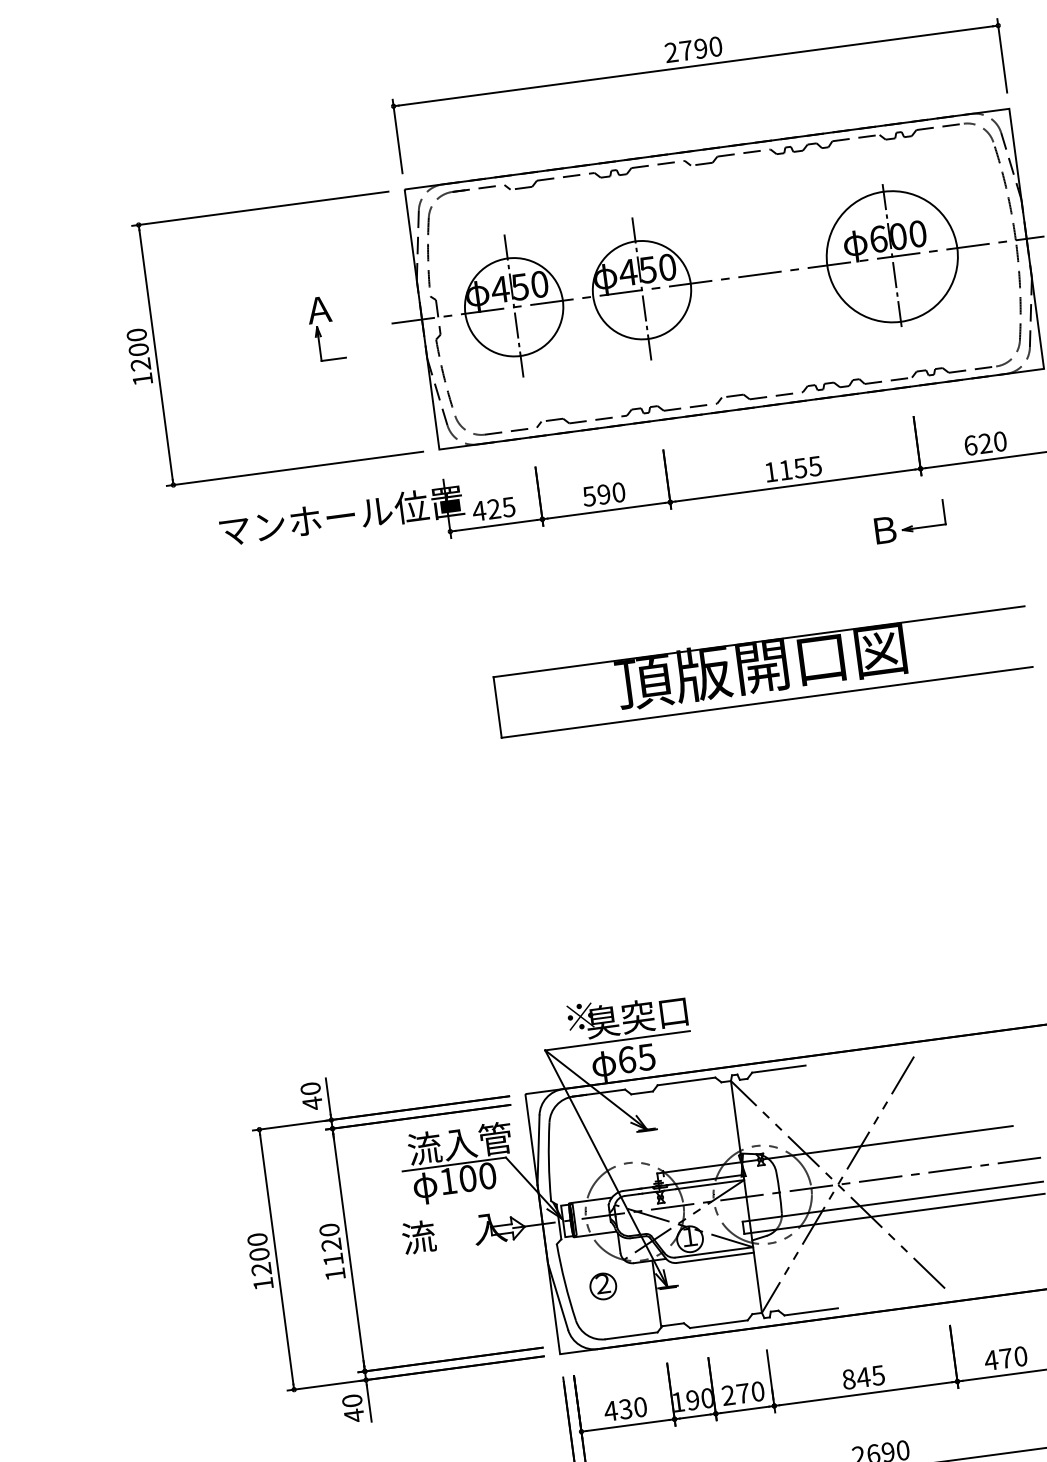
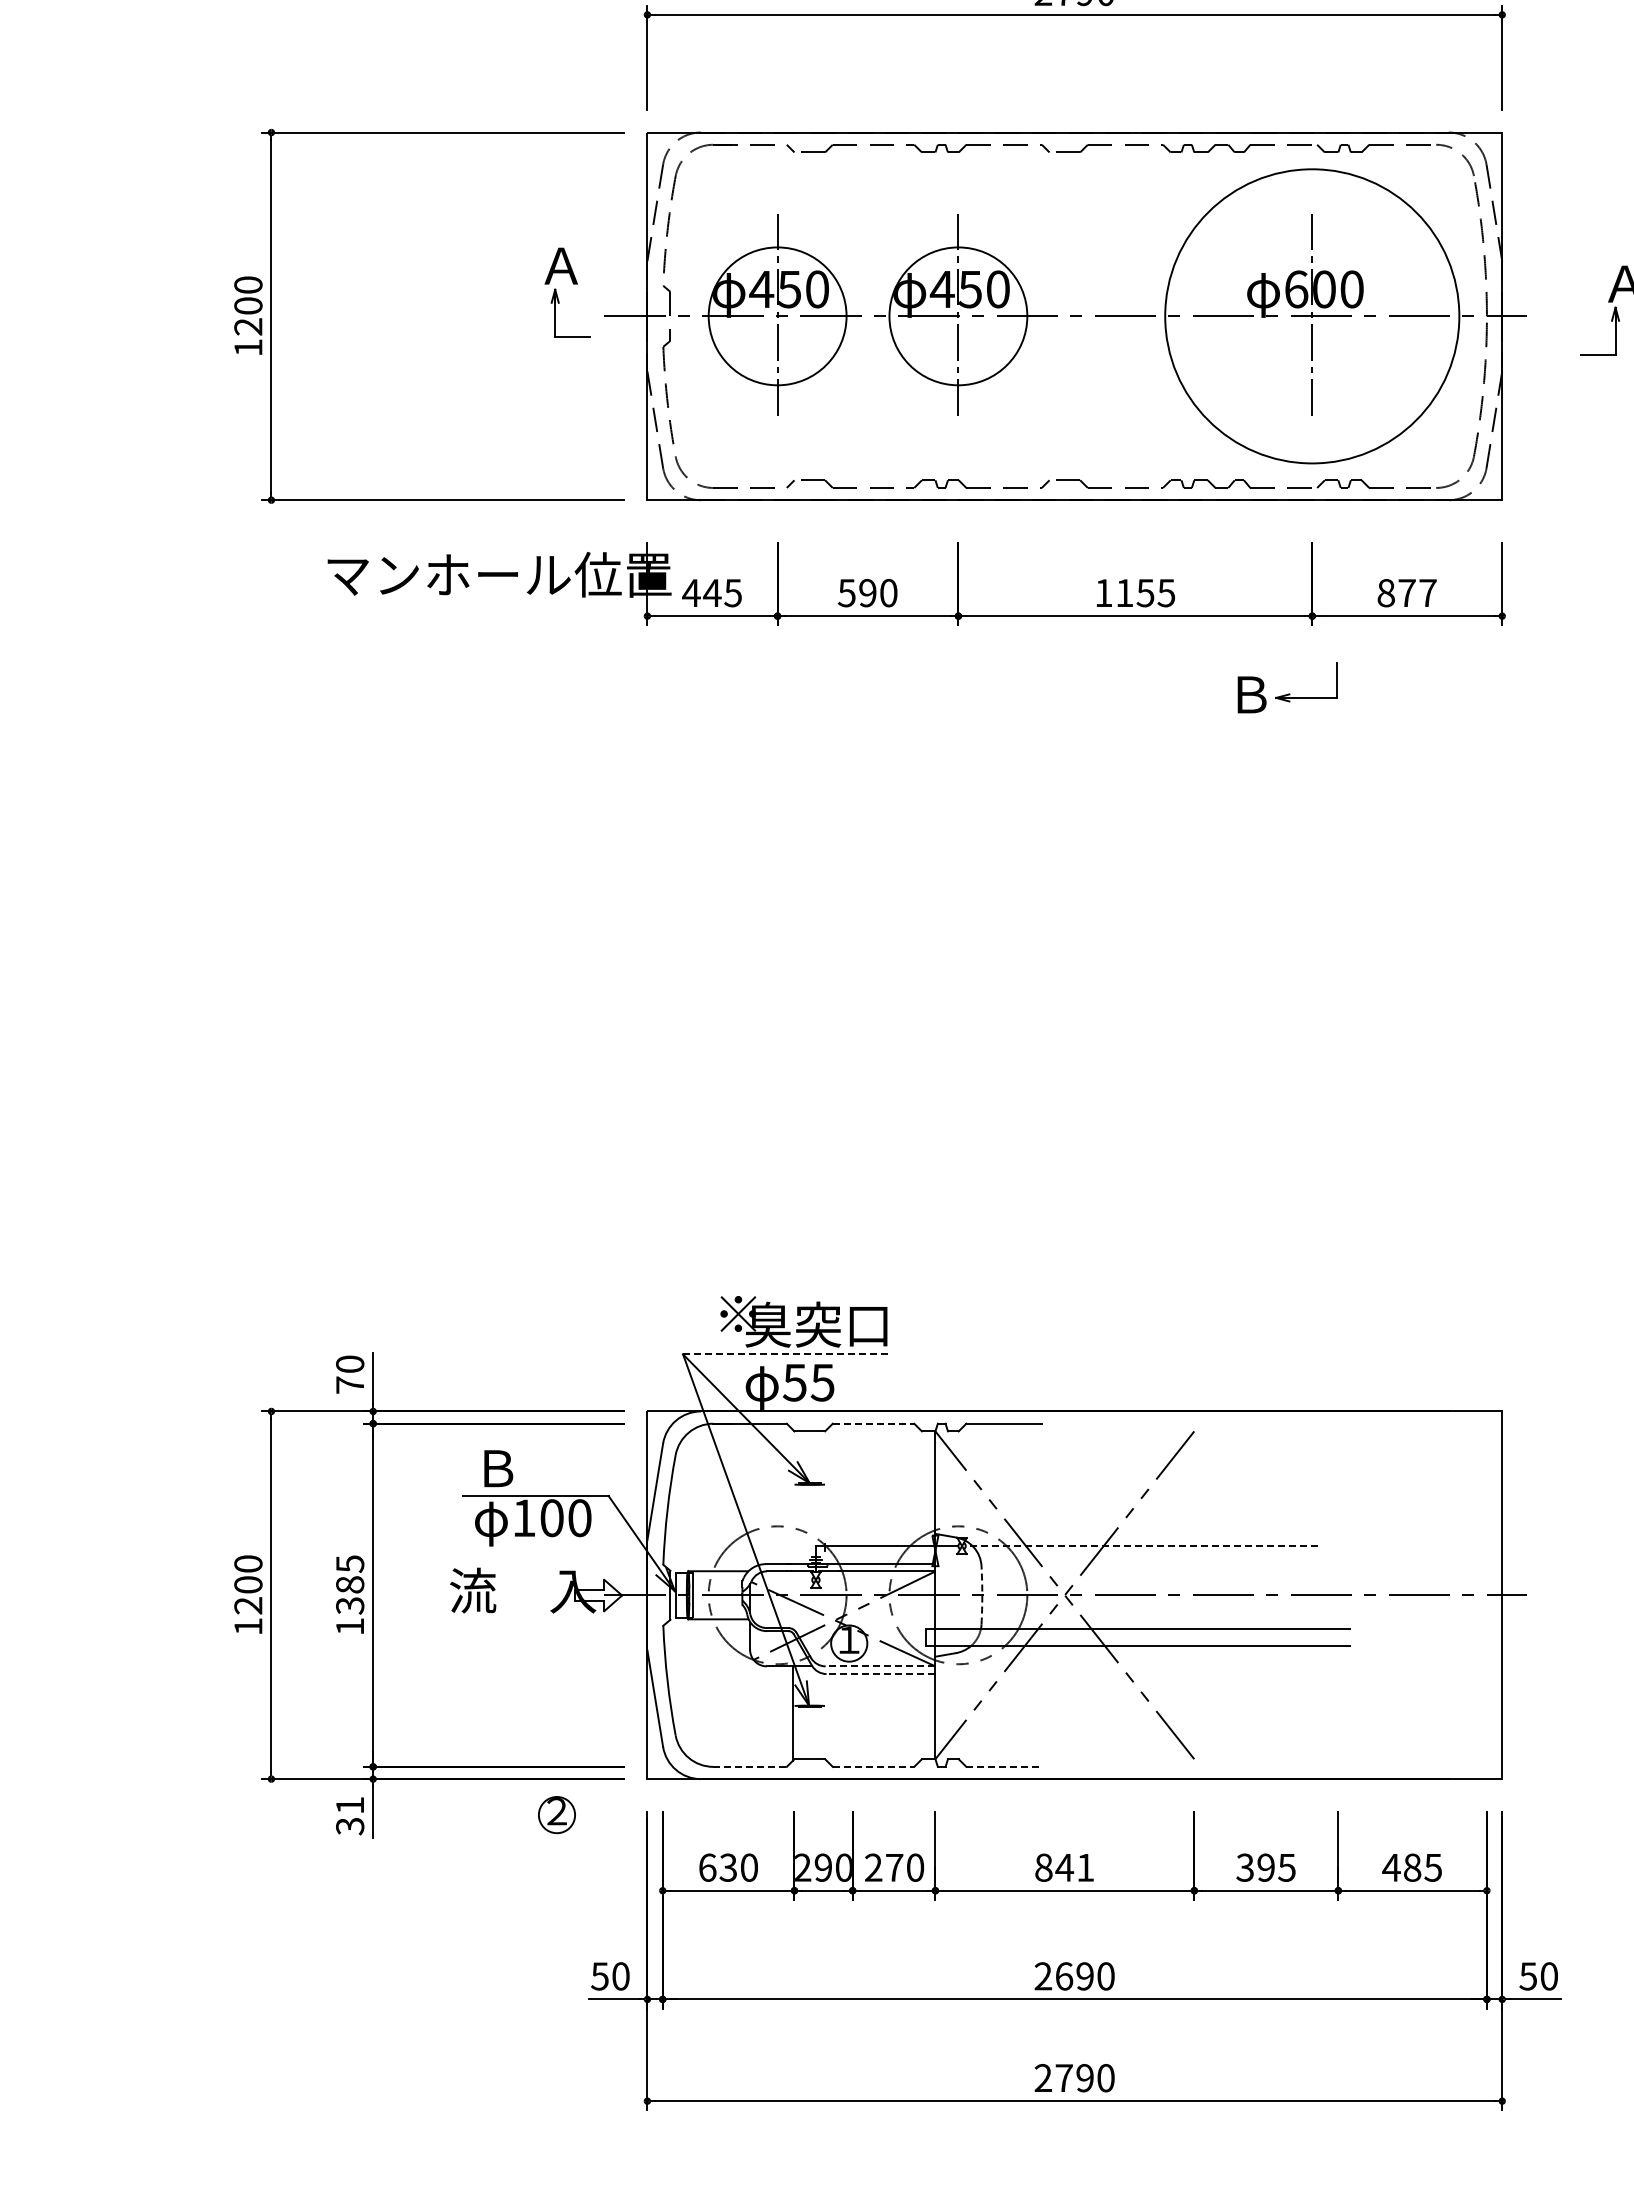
circle: (892, 256) -> (1312, 316), size x1.6
part: (329, 321) -> (573, 284), moved
text: (985, 443) -> (1406, 592), 620 -> 877
text: (493, 508) -> (711, 592), 425 -> 445
part: (762, 670) -> (1055, 866), removed
line: (616, 1040) -> (784, 1354), solid -> dashed
text: (626, 1059) -> (794, 1382), 65 -> 55
line: (686, 1081) -> (873, 1423), solid -> dashed
text: (312, 1103) -> (349, 1384), 40 -> 70
text: (460, 1143) -> (547, 1468), 流入管 -> Ｂ
line: (887, 1143) -> (1141, 1546), solid -> dashed
arc: (779, 1192) -> (982, 1595), solid -> dashed
text: (331, 1244) -> (350, 1584), 1120 -> 1385
line: (714, 1252) -> (880, 1666), solid -> dashed
line: (715, 1258) -> (880, 1674), solid -> dashed
part: (602, 1286) -> (556, 1815), moved
line: (811, 1311) -> (1004, 1766), solid -> dashed
line: (718, 1323) -> (873, 1766), solid -> dashed
line: (631, 1335) -> (750, 1766), solid -> dashed
text: (1005, 1358) -> (1265, 1867), 470 -> 395
text: (878, 1375) -> (1085, 1867), 845 -> 841
text: (678, 1401) -> (803, 1867), 190 -> 290
text: (353, 1407) -> (350, 1815), 40 -> 31
text: (610, 1411) -> (707, 1867), 430 -> 630

